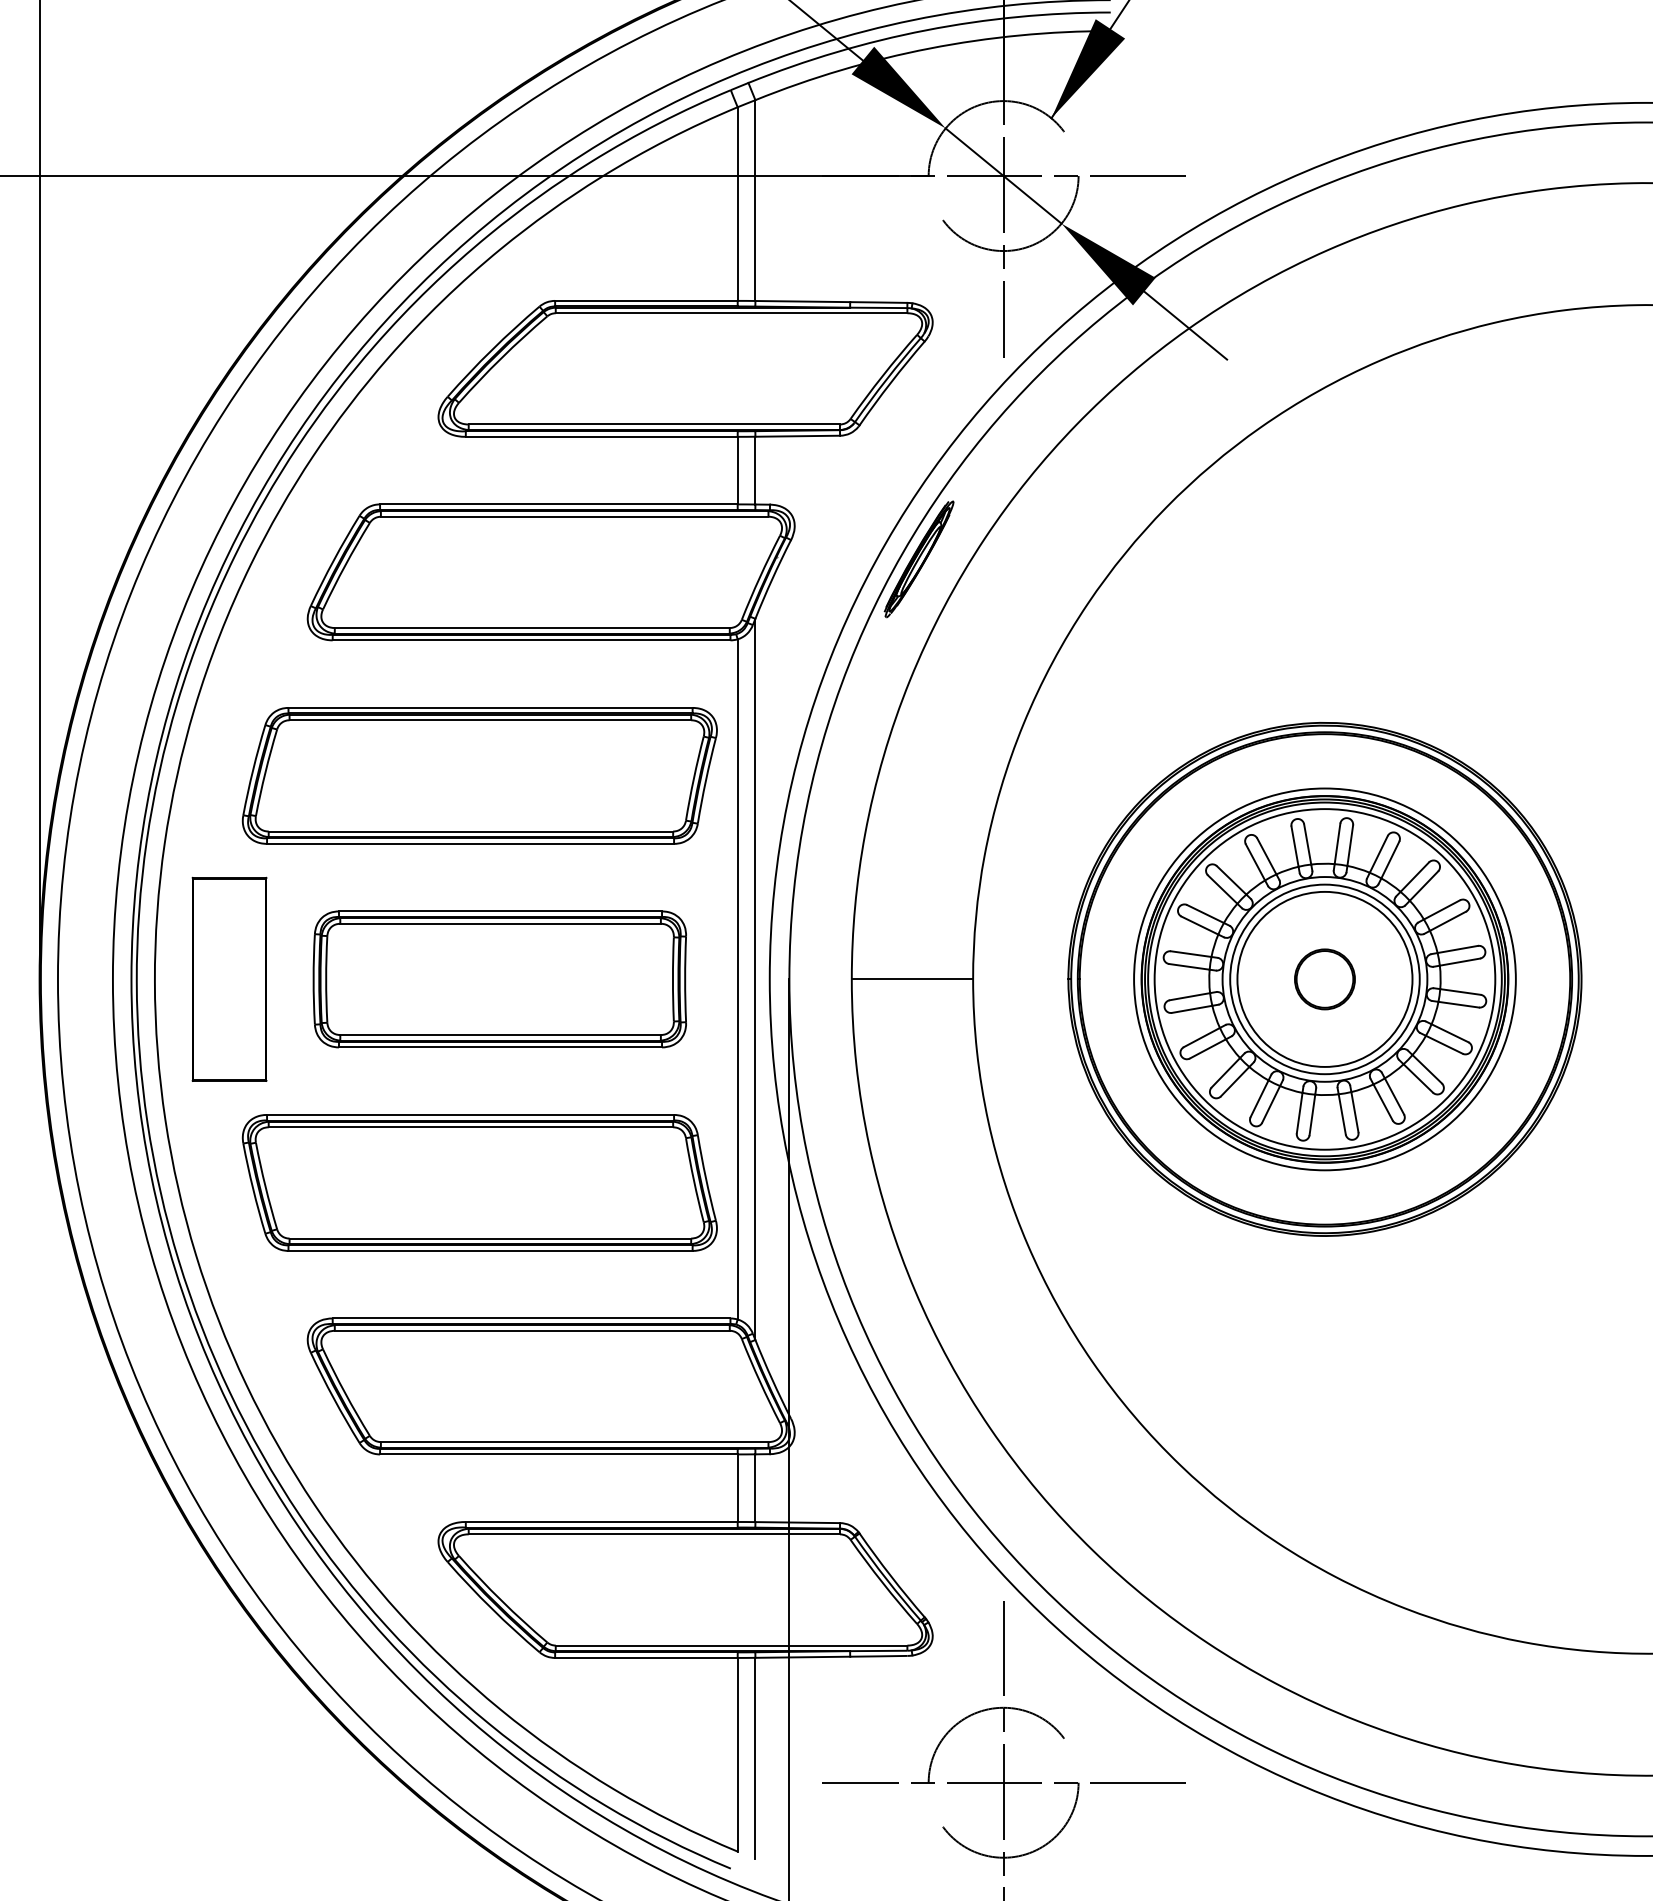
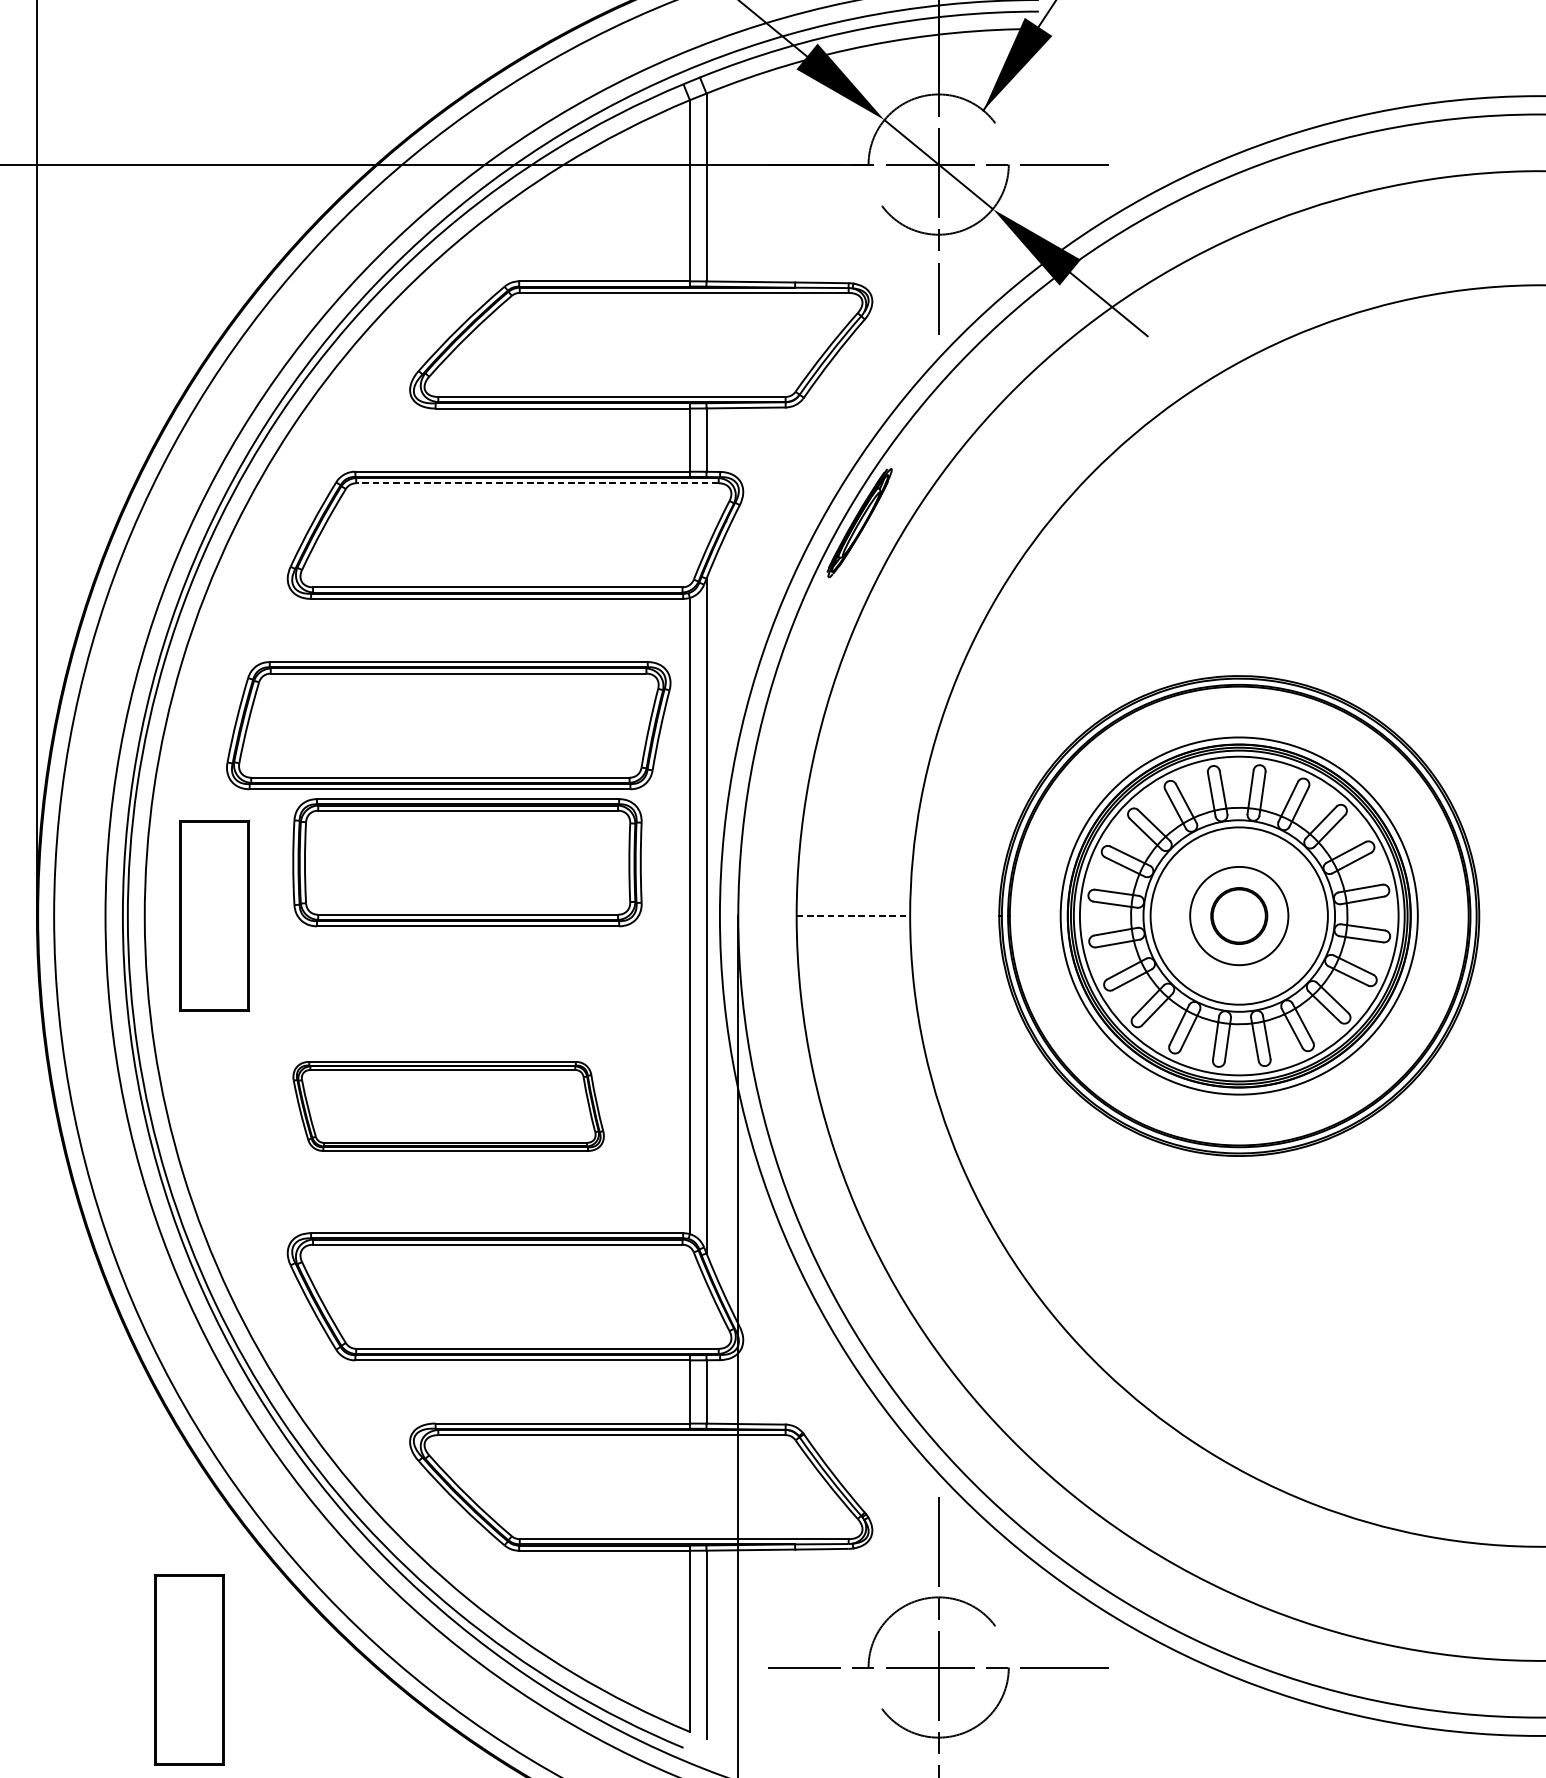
line: (574, 516) -> (537, 483), solid -> dashed
circle: (1324, 978) -> (1238, 915), size x0.6
part: (499, 979) -> (467, 862), moved
line: (912, 979) -> (853, 916), solid -> dashed
part: (479, 1182) -> (448, 1106), size x0.7
part: (202, 1784) -> (189, 1669), added

